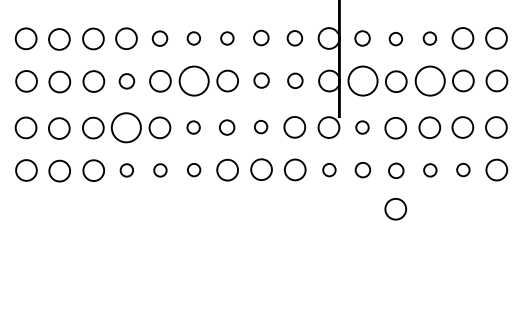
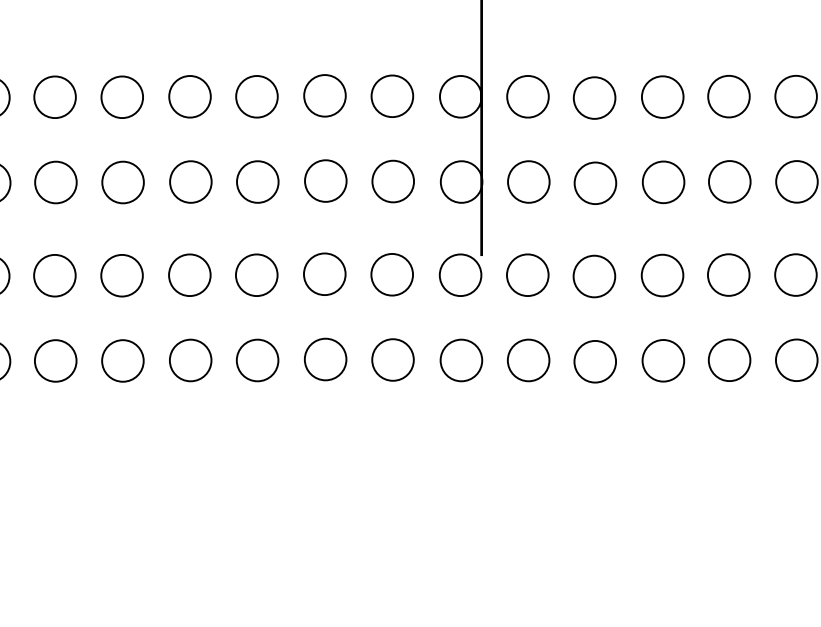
part: (261, 37) -> (325, 94), size x1.43
part: (159, 38) -> (121, 96), size x1.43
part: (193, 38) -> (189, 96), size x1.67
part: (227, 38) -> (257, 96), size x1.67
part: (294, 38) -> (391, 96), size x1.43
part: (362, 38) -> (527, 96), size x1.43
part: (395, 38) -> (593, 96), size x1.67
part: (429, 38) -> (661, 96), size x1.67
part: (194, 80) -> (191, 180), size x0.71
part: (261, 80) -> (325, 180), size x1.43
part: (295, 80) -> (393, 180), size x1.43
part: (362, 80) -> (527, 180), size x0.71
part: (126, 81) -> (55, 182), size x1.43
part: (430, 81) -> (663, 182), size x0.71
part: (260, 126) -> (323, 273), size x1.67
part: (126, 127) -> (55, 275), size x0.71
part: (193, 127) -> (189, 275), size x1.67
part: (226, 127) -> (255, 275), size x1.43
part: (362, 127) -> (527, 275), size x1.67
part: (193, 169) -> (189, 359), size x1.67
part: (329, 169) -> (461, 359), size x1.67
part: (362, 169) -> (527, 359), size x1.43
part: (463, 169) -> (730, 359), size x1.67
part: (126, 170) -> (55, 361), size x1.67
part: (160, 170) -> (123, 361), size x1.67
part: (396, 170) -> (595, 361), size x1.43
part: (430, 170) -> (663, 361), size x1.67
part: (395, 209) -> (593, 439), removed

